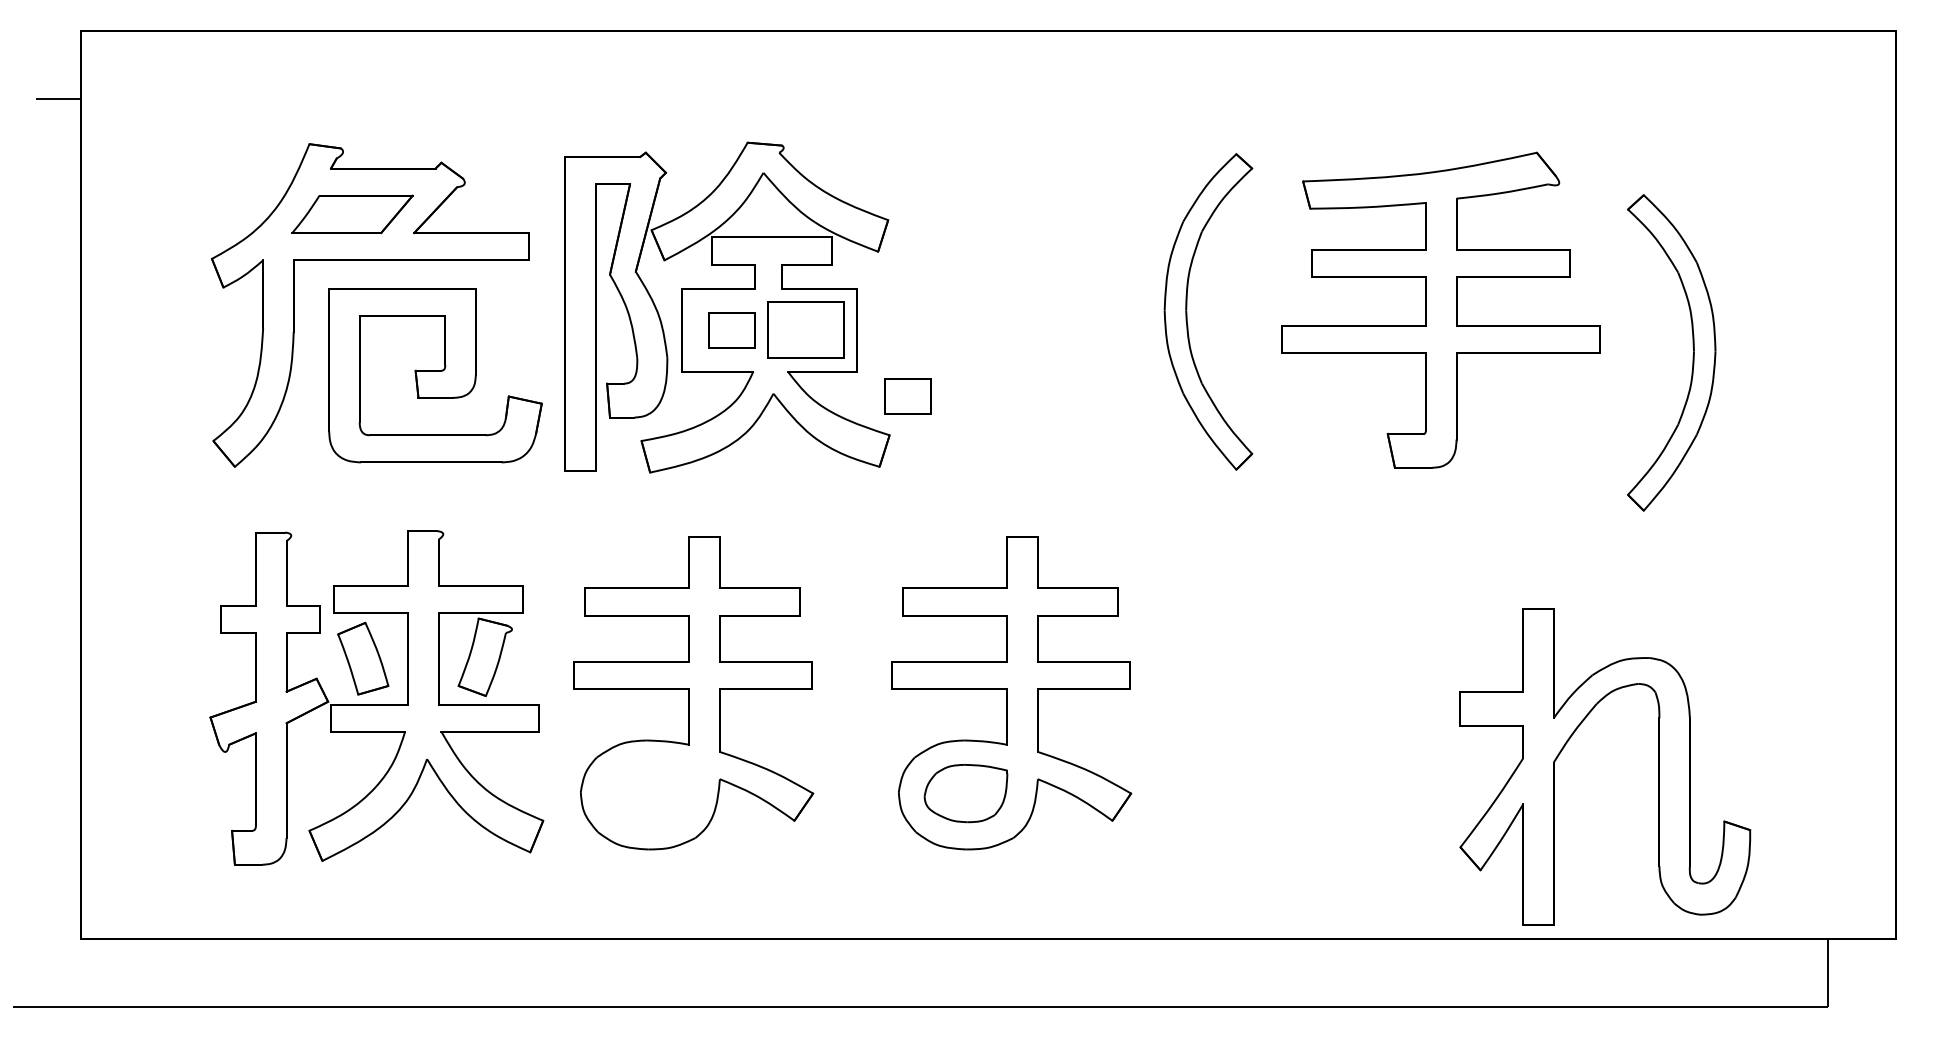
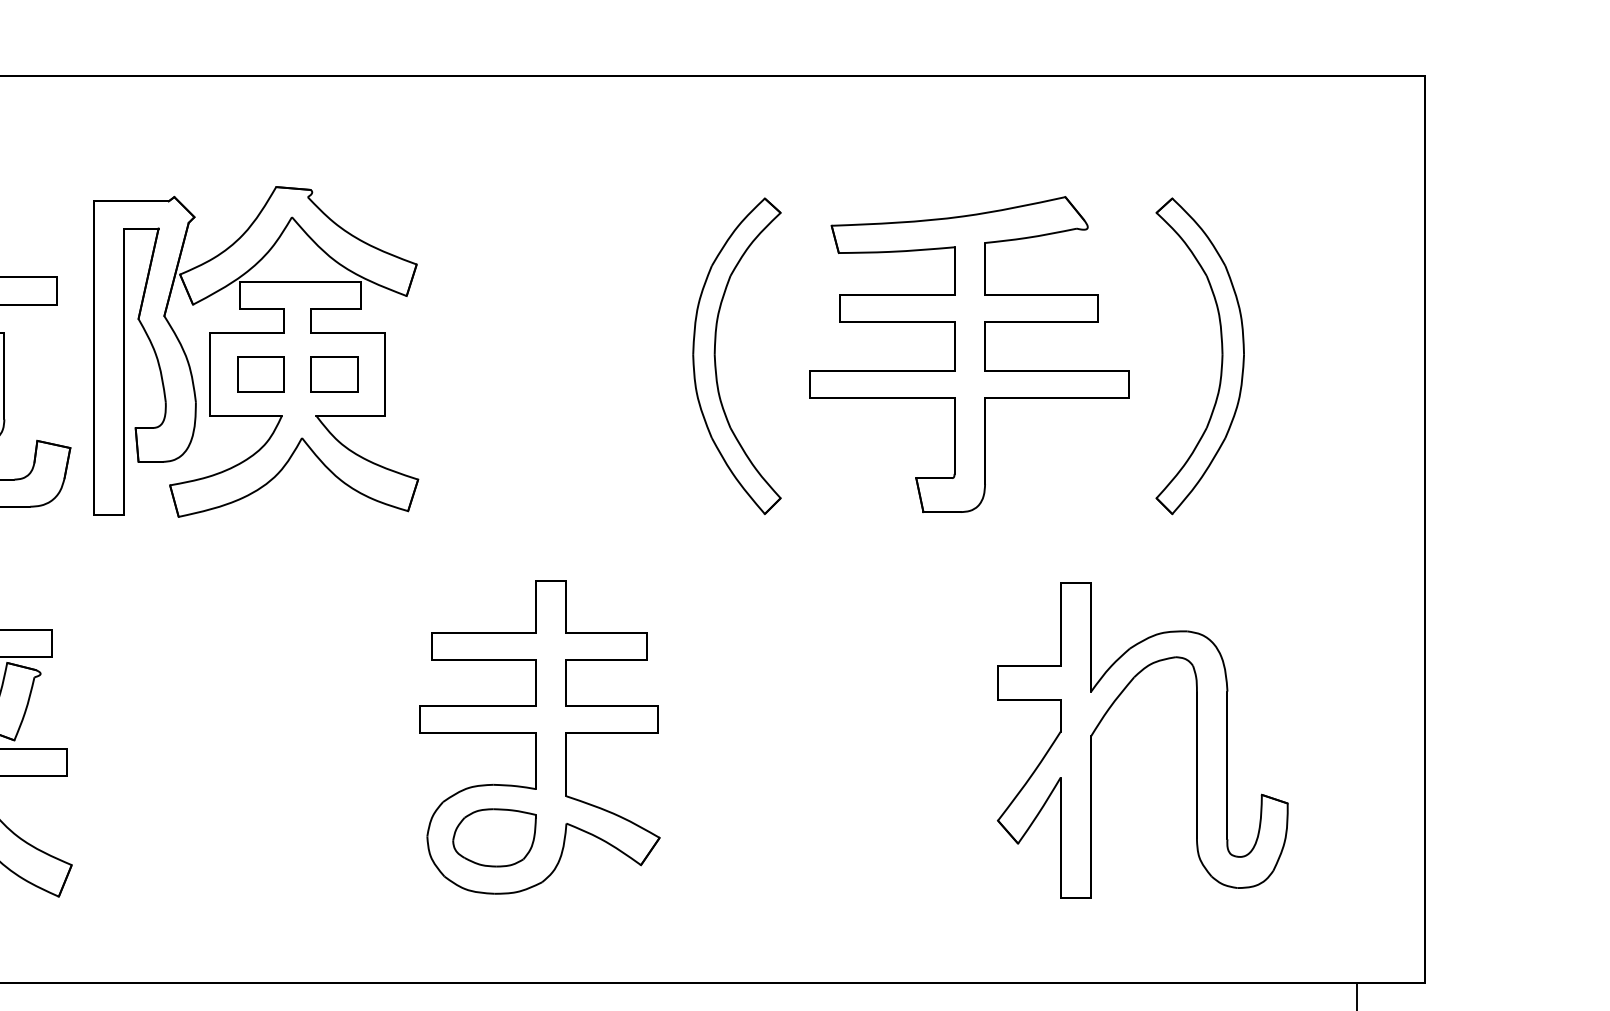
part: (805, 330) -> (334, 374), size x0.62
part: (1692, 355) -> (1221, 358), moved
part: (907, 396) -> (436, 440), removed
part: (693, 693) -> (222, 737), removed
part: (1569, 740) -> (1107, 713), moved

